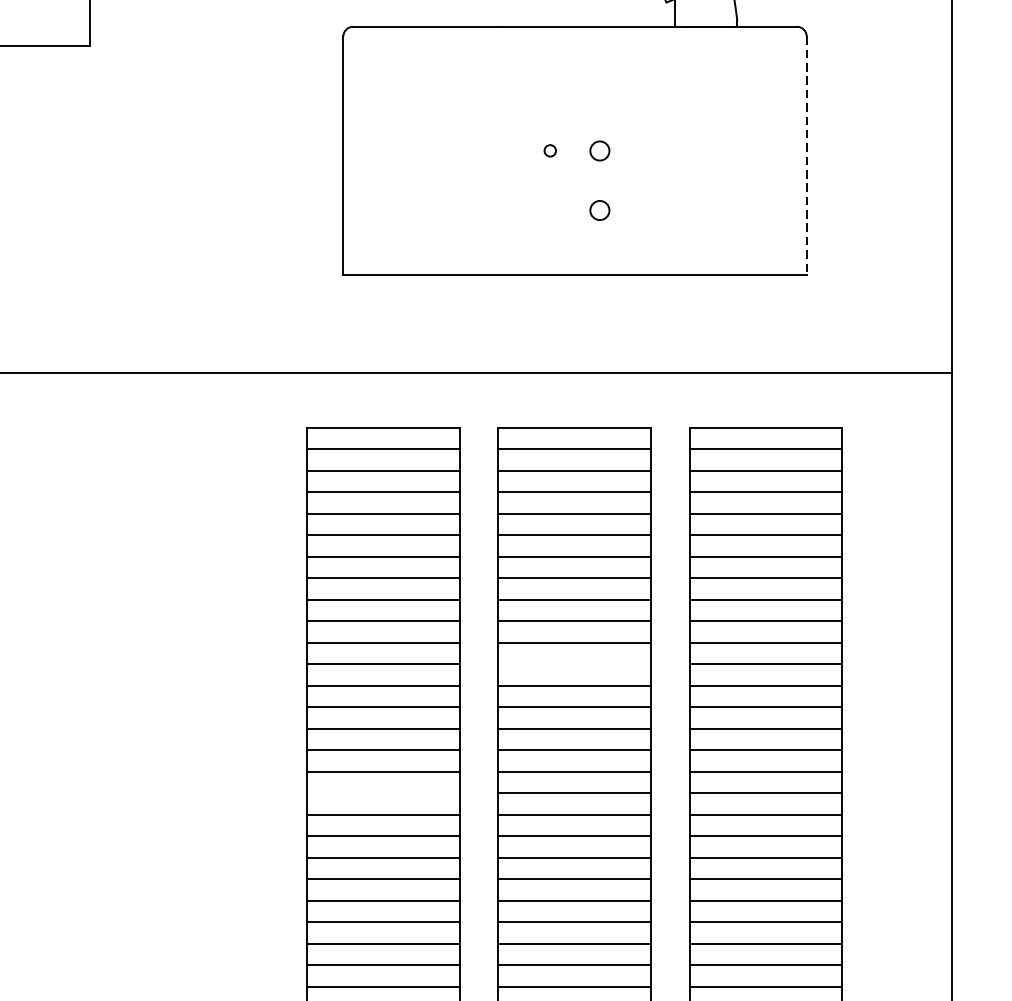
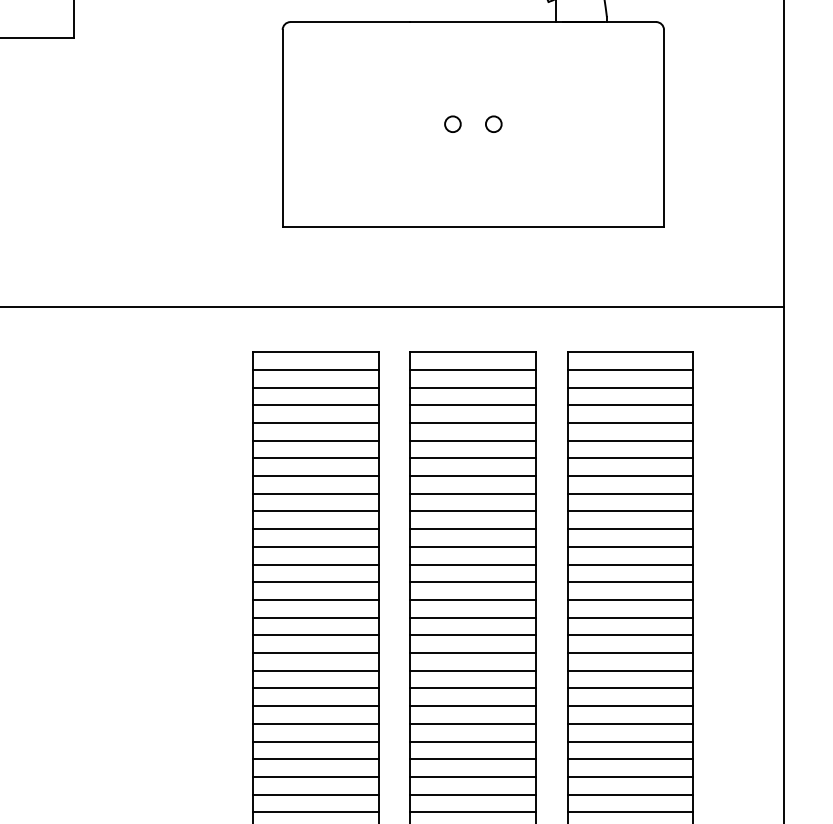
circle: (549, 150) -> (452, 123), size x1.67
line: (807, 156) -> (664, 128), dashed -> solid
circle: (599, 209) -> (493, 172), removed
line: (575, 663) -> (473, 546), added
line: (383, 793) -> (315, 653), added

